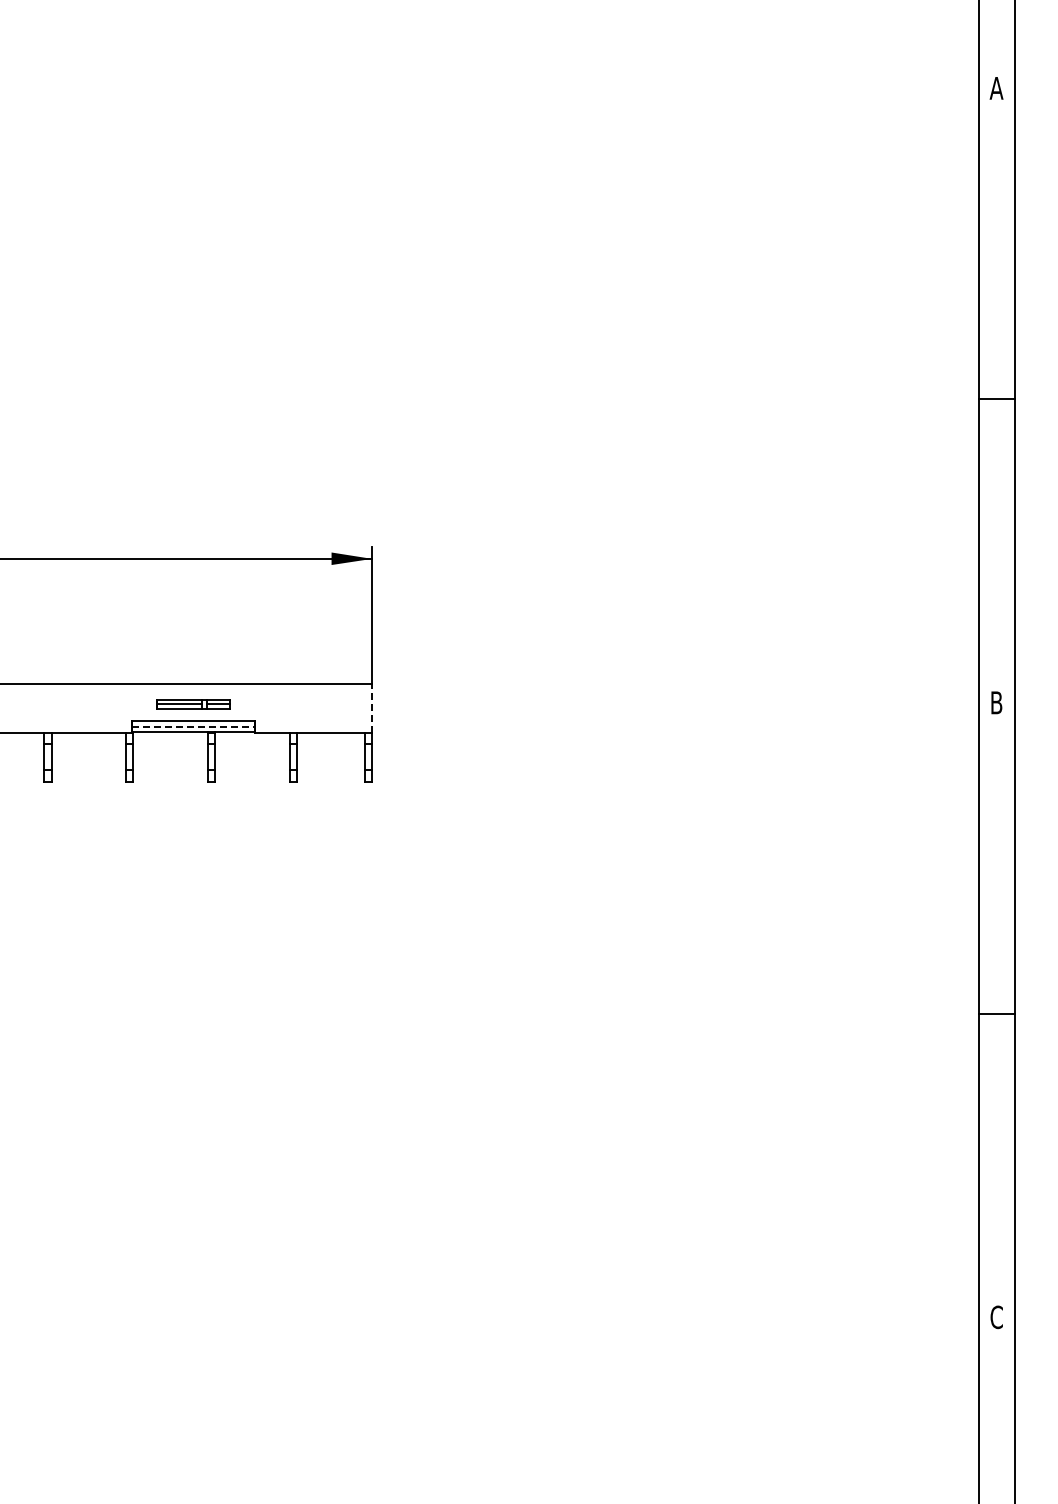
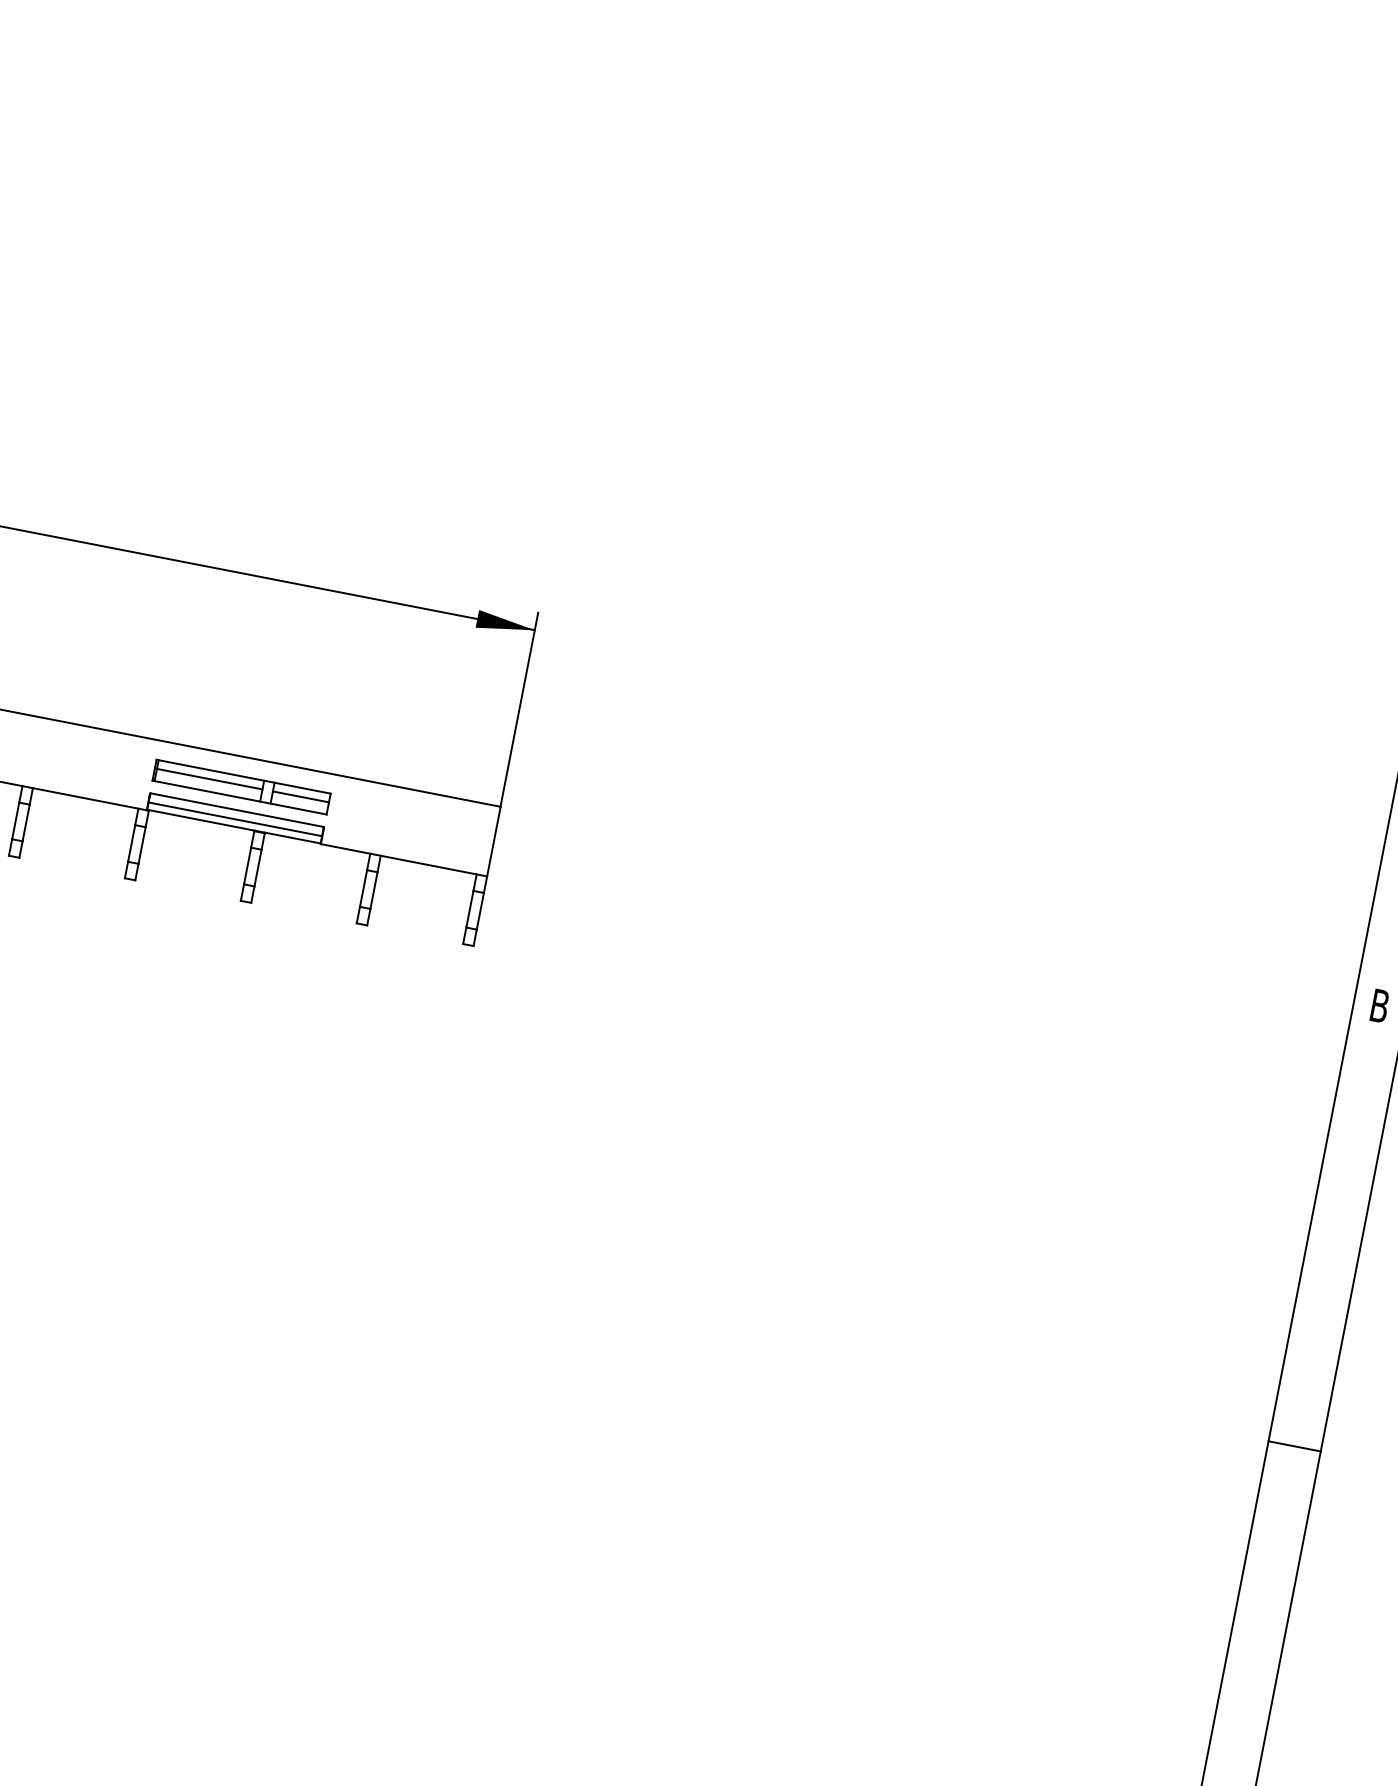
part: (193, 704) -> (241, 787), size x1.67
line: (372, 708) -> (494, 842), dashed -> solid
line: (193, 727) -> (235, 819), dashed -> solid

